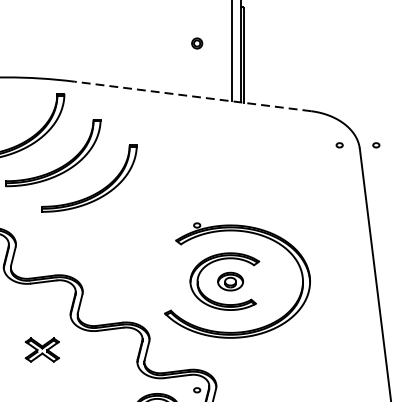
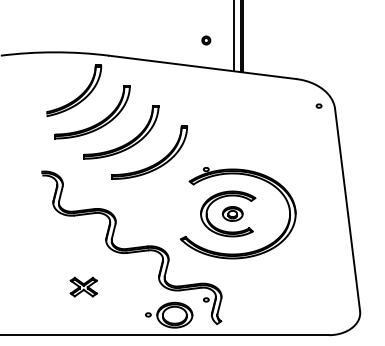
part: (197, 43) -> (206, 40), moved
line: (192, 96) -> (202, 67), dashed -> solid
part: (375, 144) -> (347, 105), removed
part: (131, 217) -> (154, 163), added
part: (41, 349) -> (83, 286), moved

